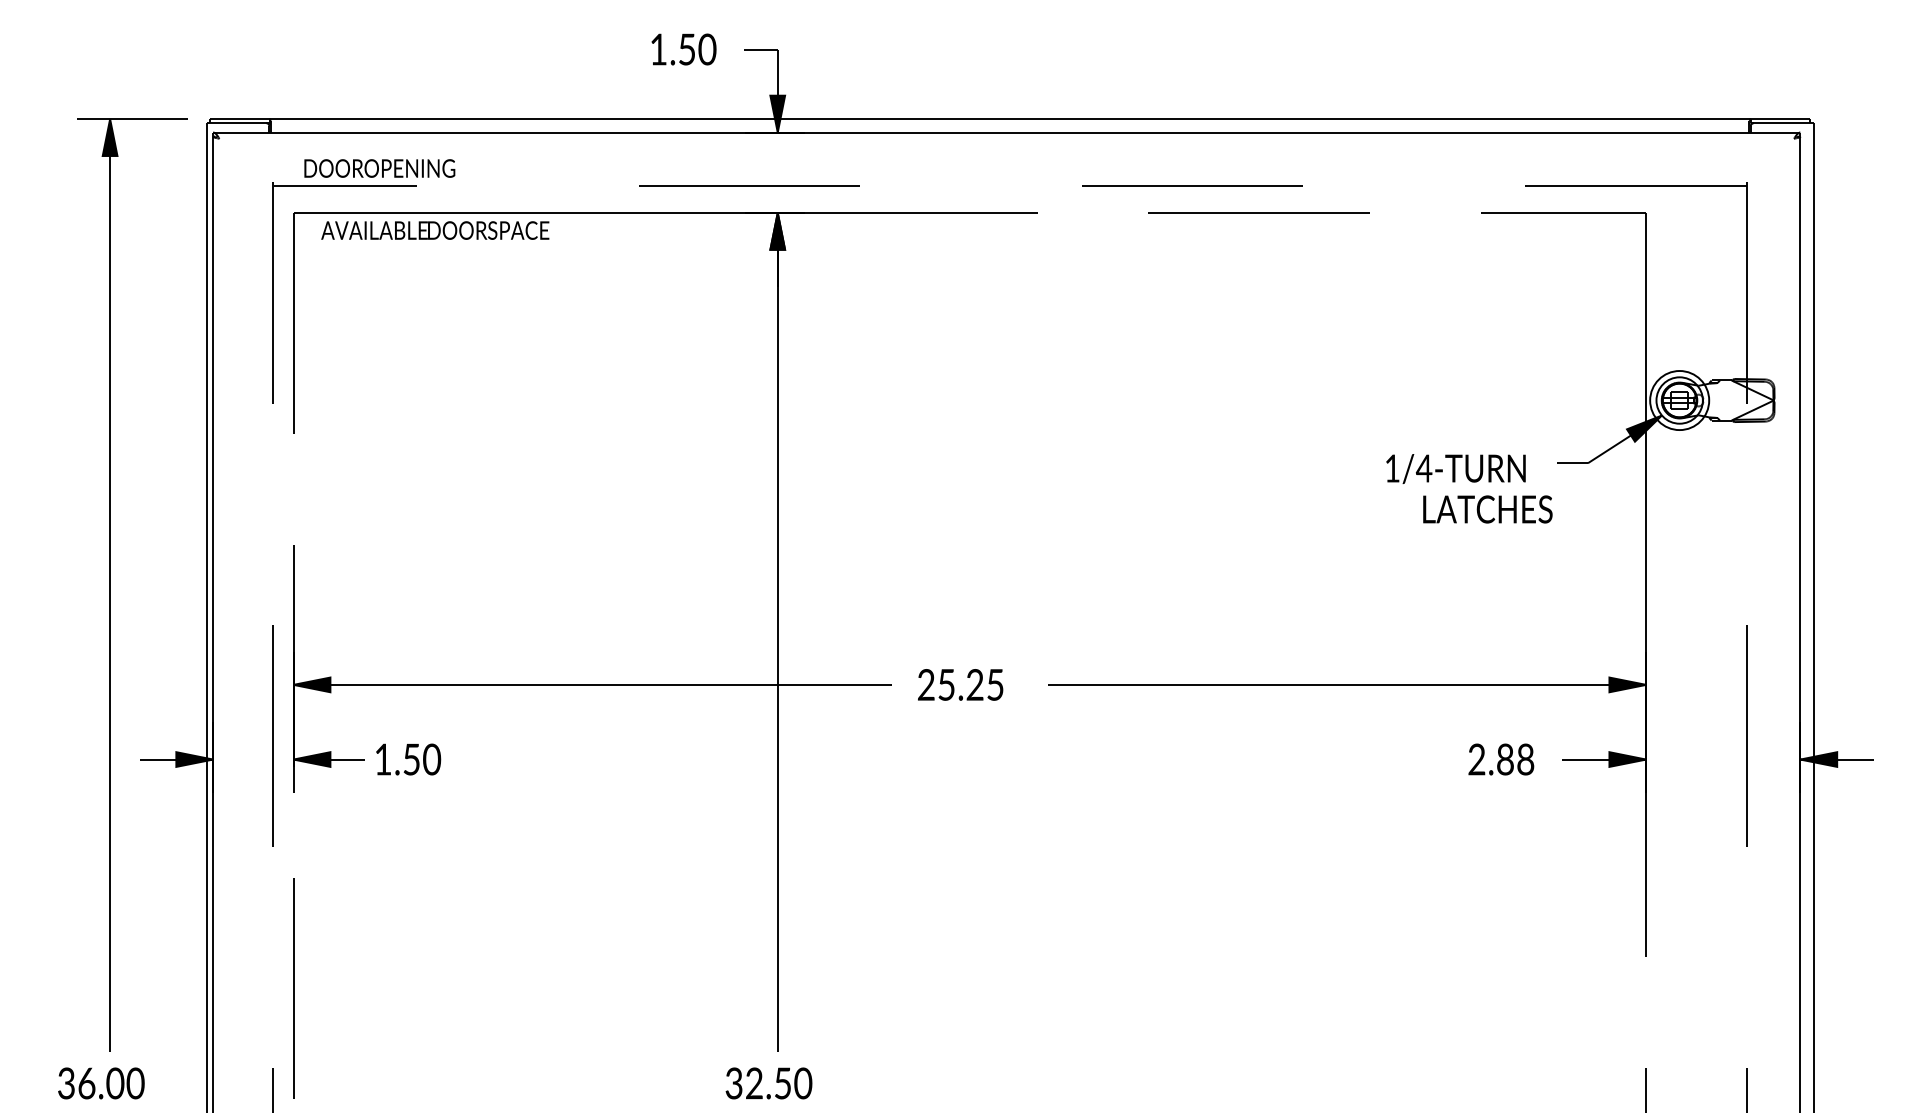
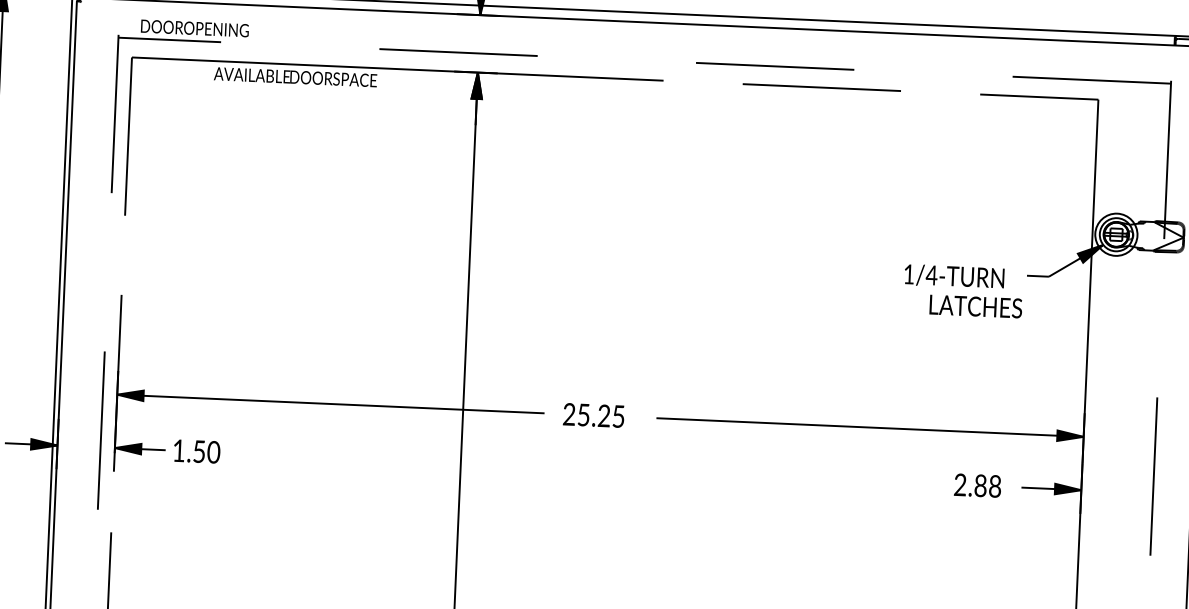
text: (435, 230) -> (295, 77), moved

